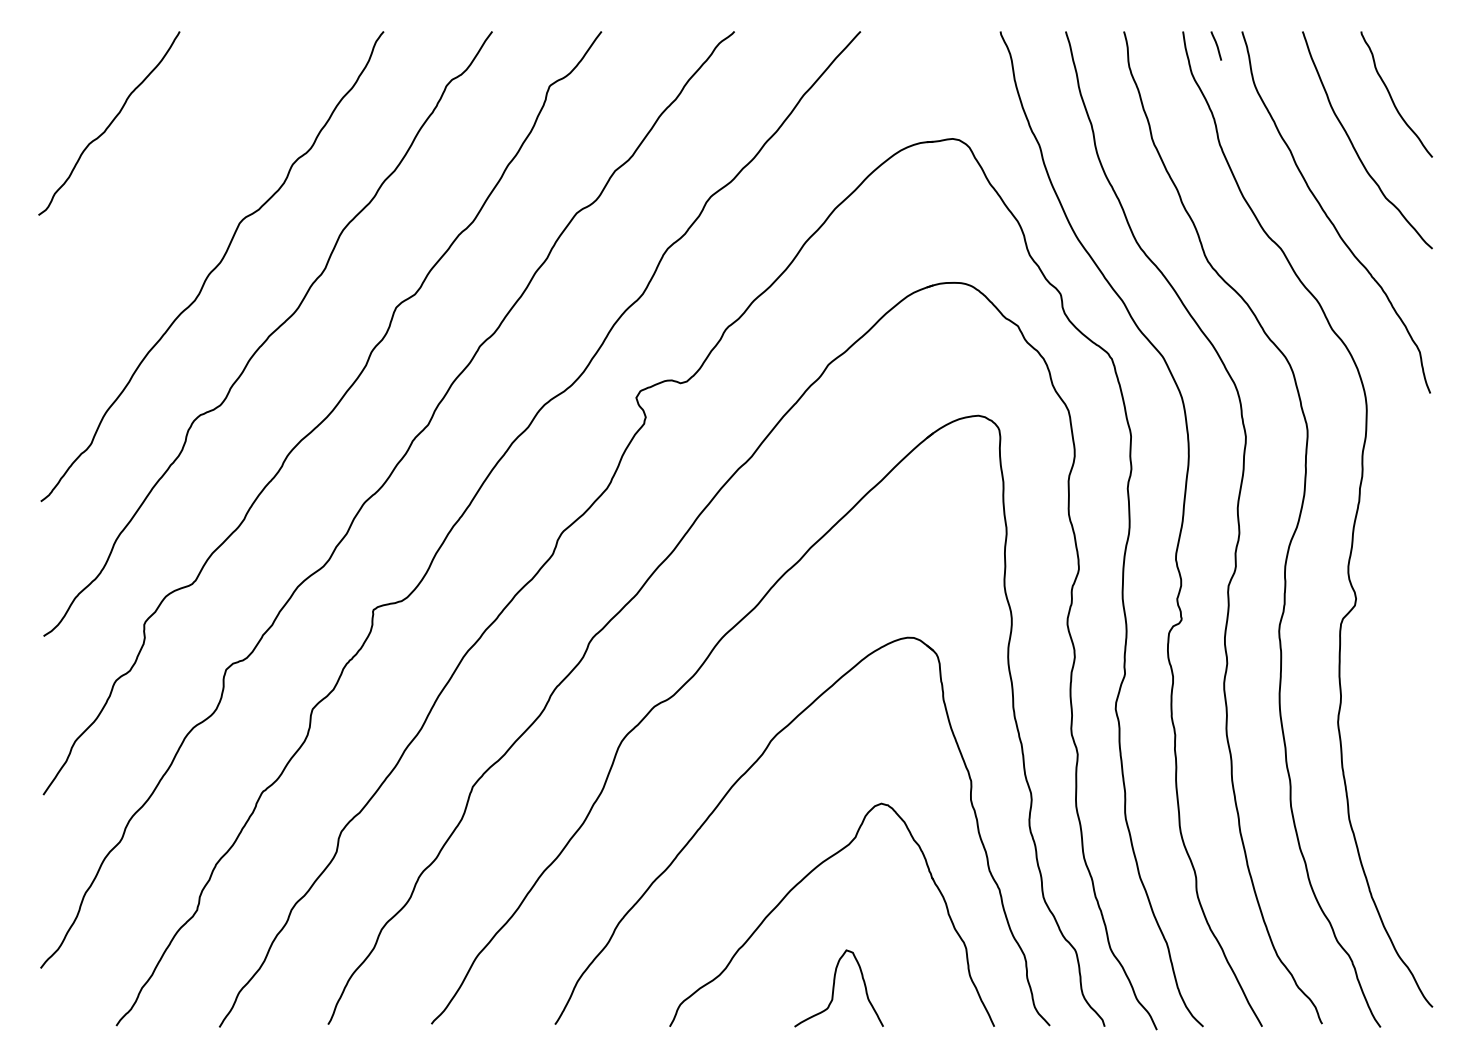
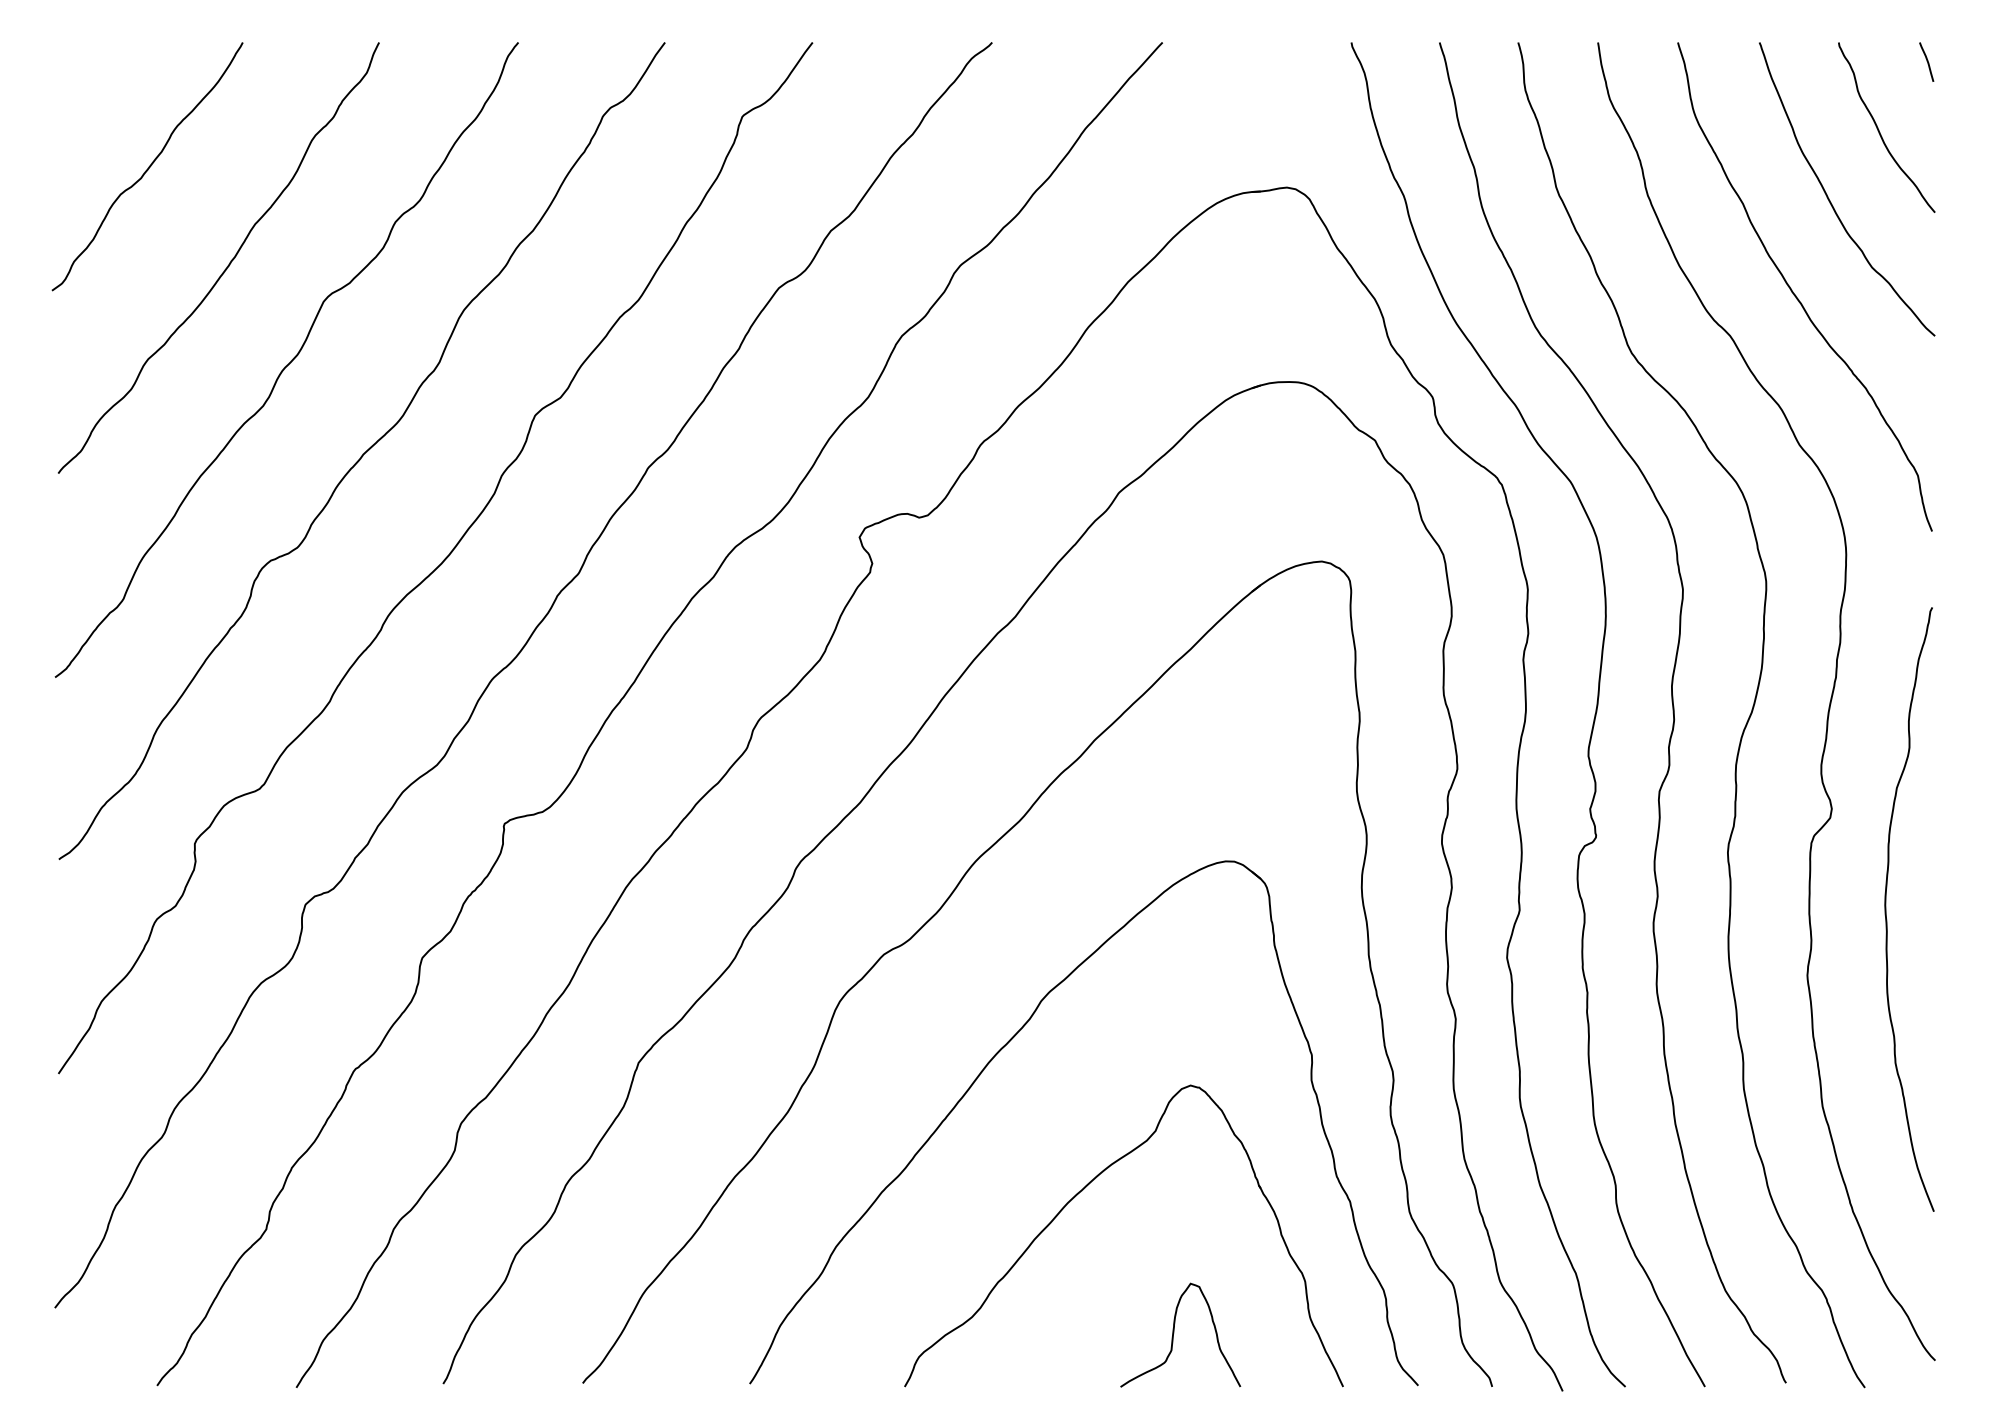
line: (1216, 45) -> (1926, 61), moved
curve: (169, 194) -> (228, 262), added
curve: (1397, 678) -> (1887, 916), added
curve: (834, 988) -> (1174, 1335), moved

